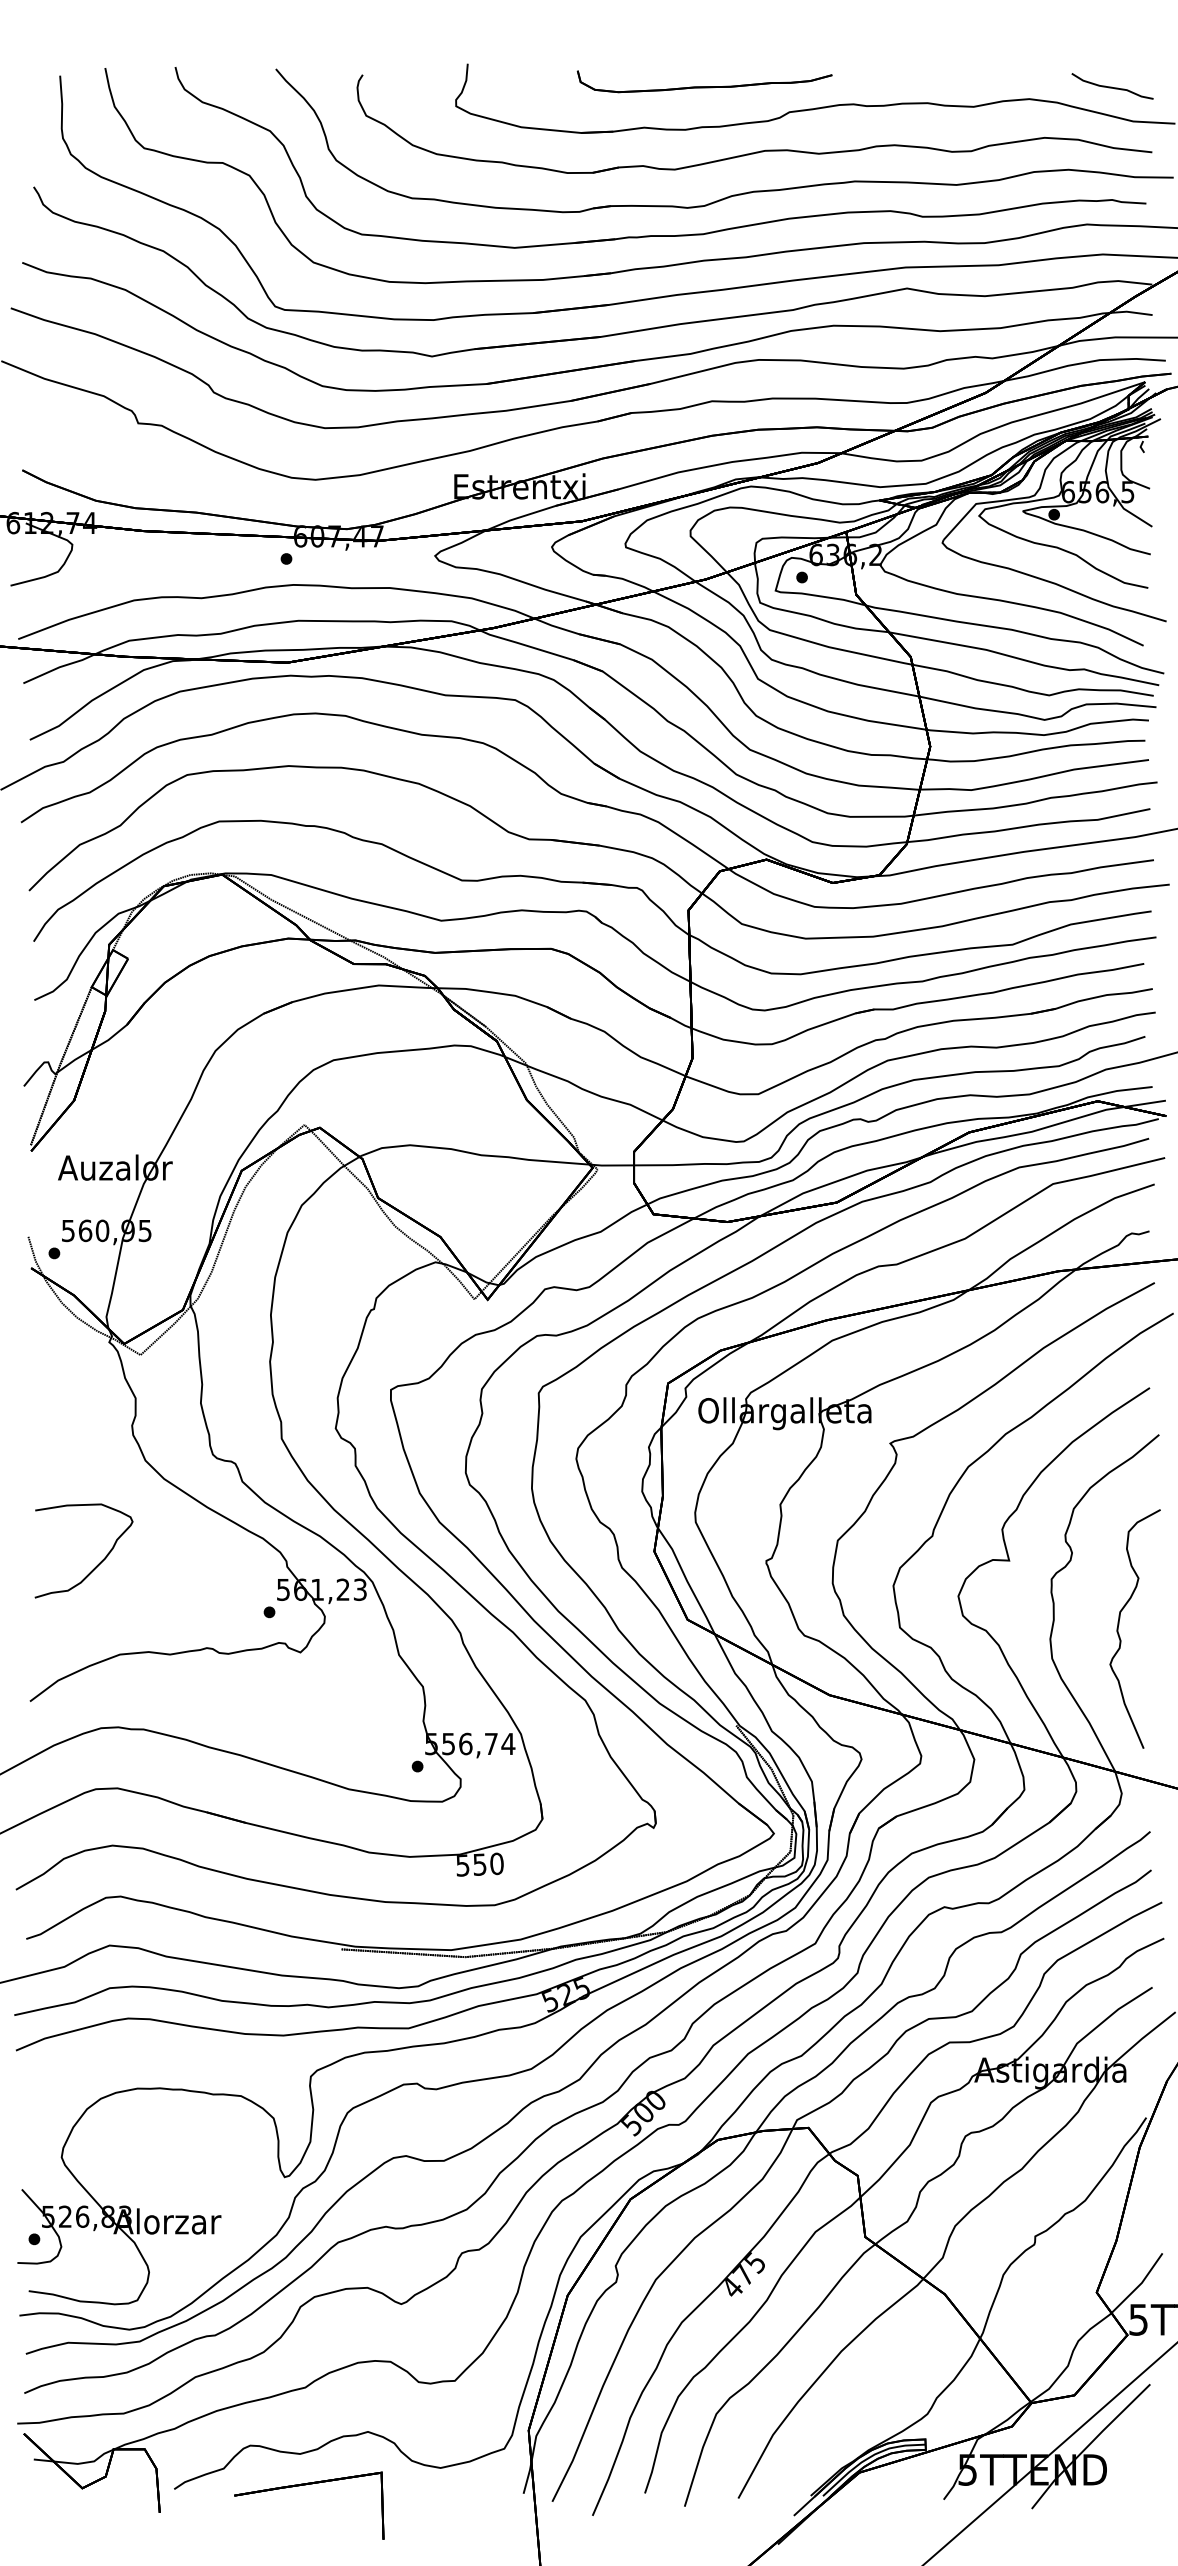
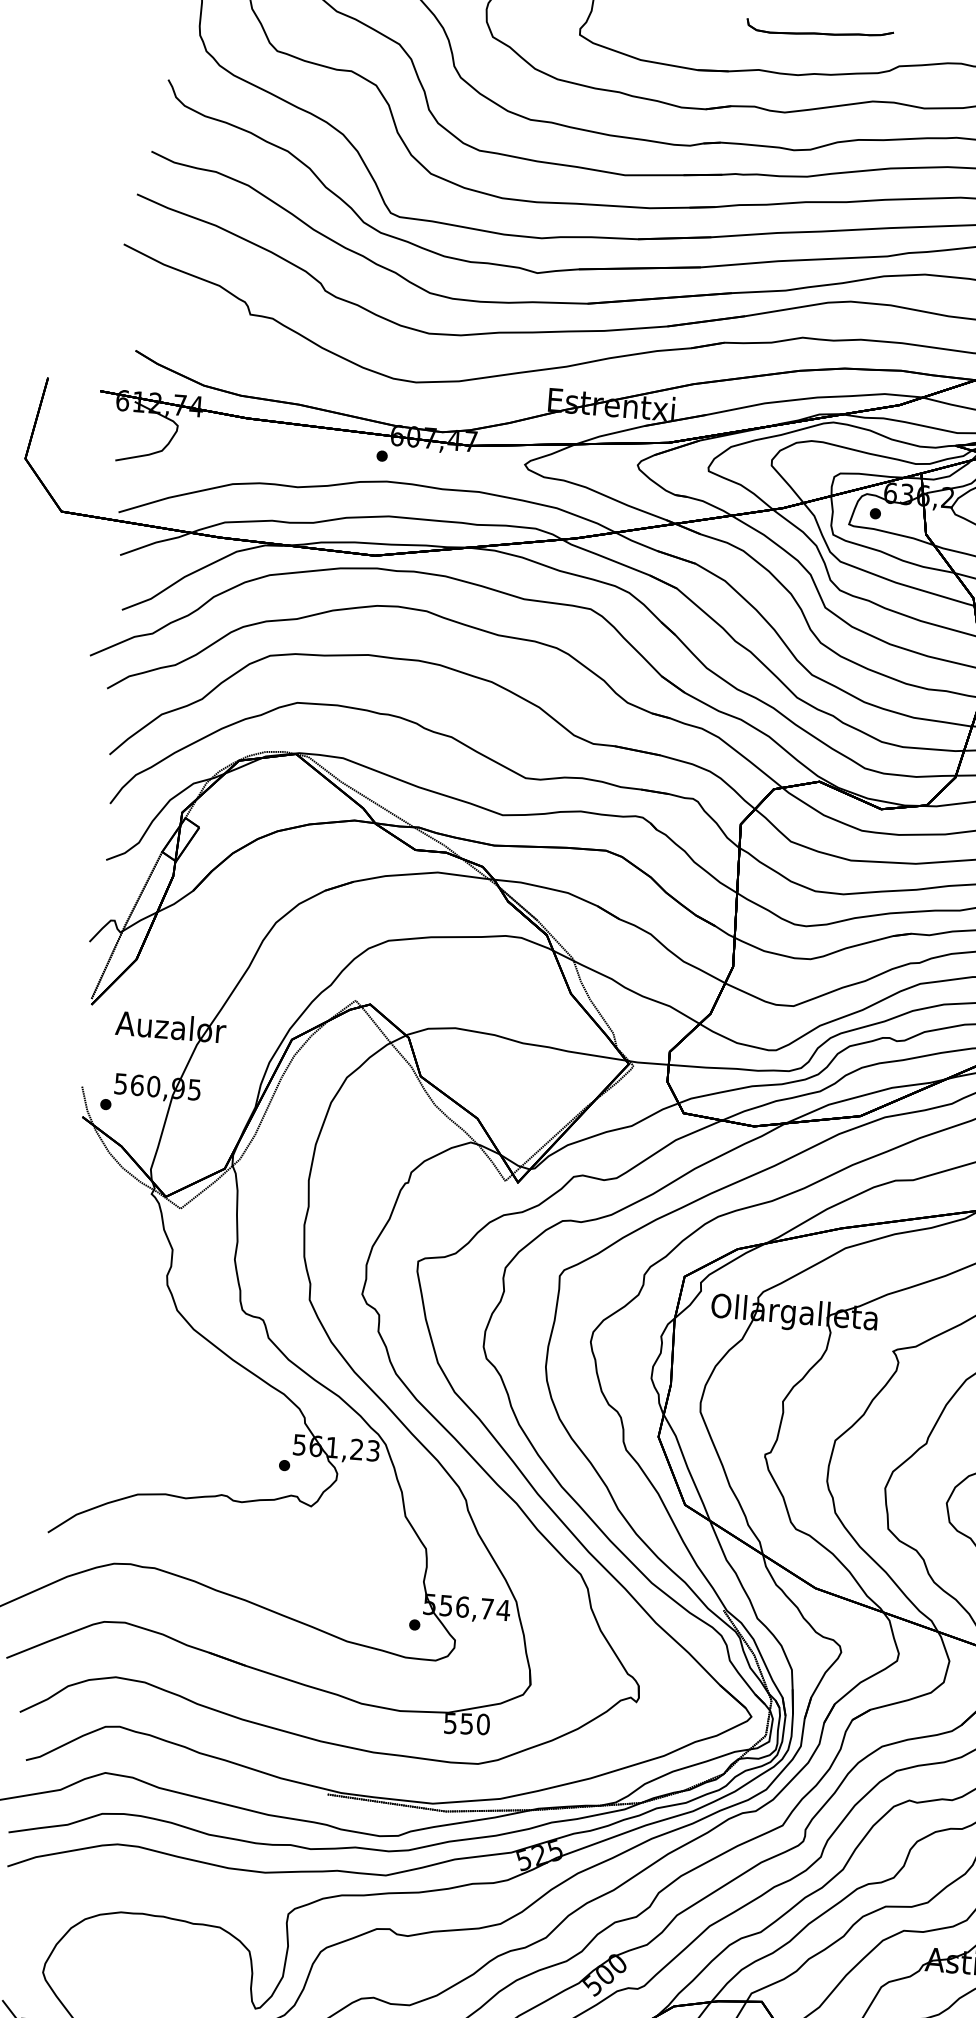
part: (704, 81) -> (820, 30), size x0.6
curve: (97, 1564) -> (123, 1406), removed

